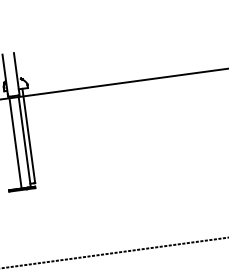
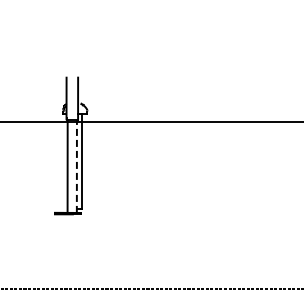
line: (24, 141) -> (76, 166), solid -> dashed

